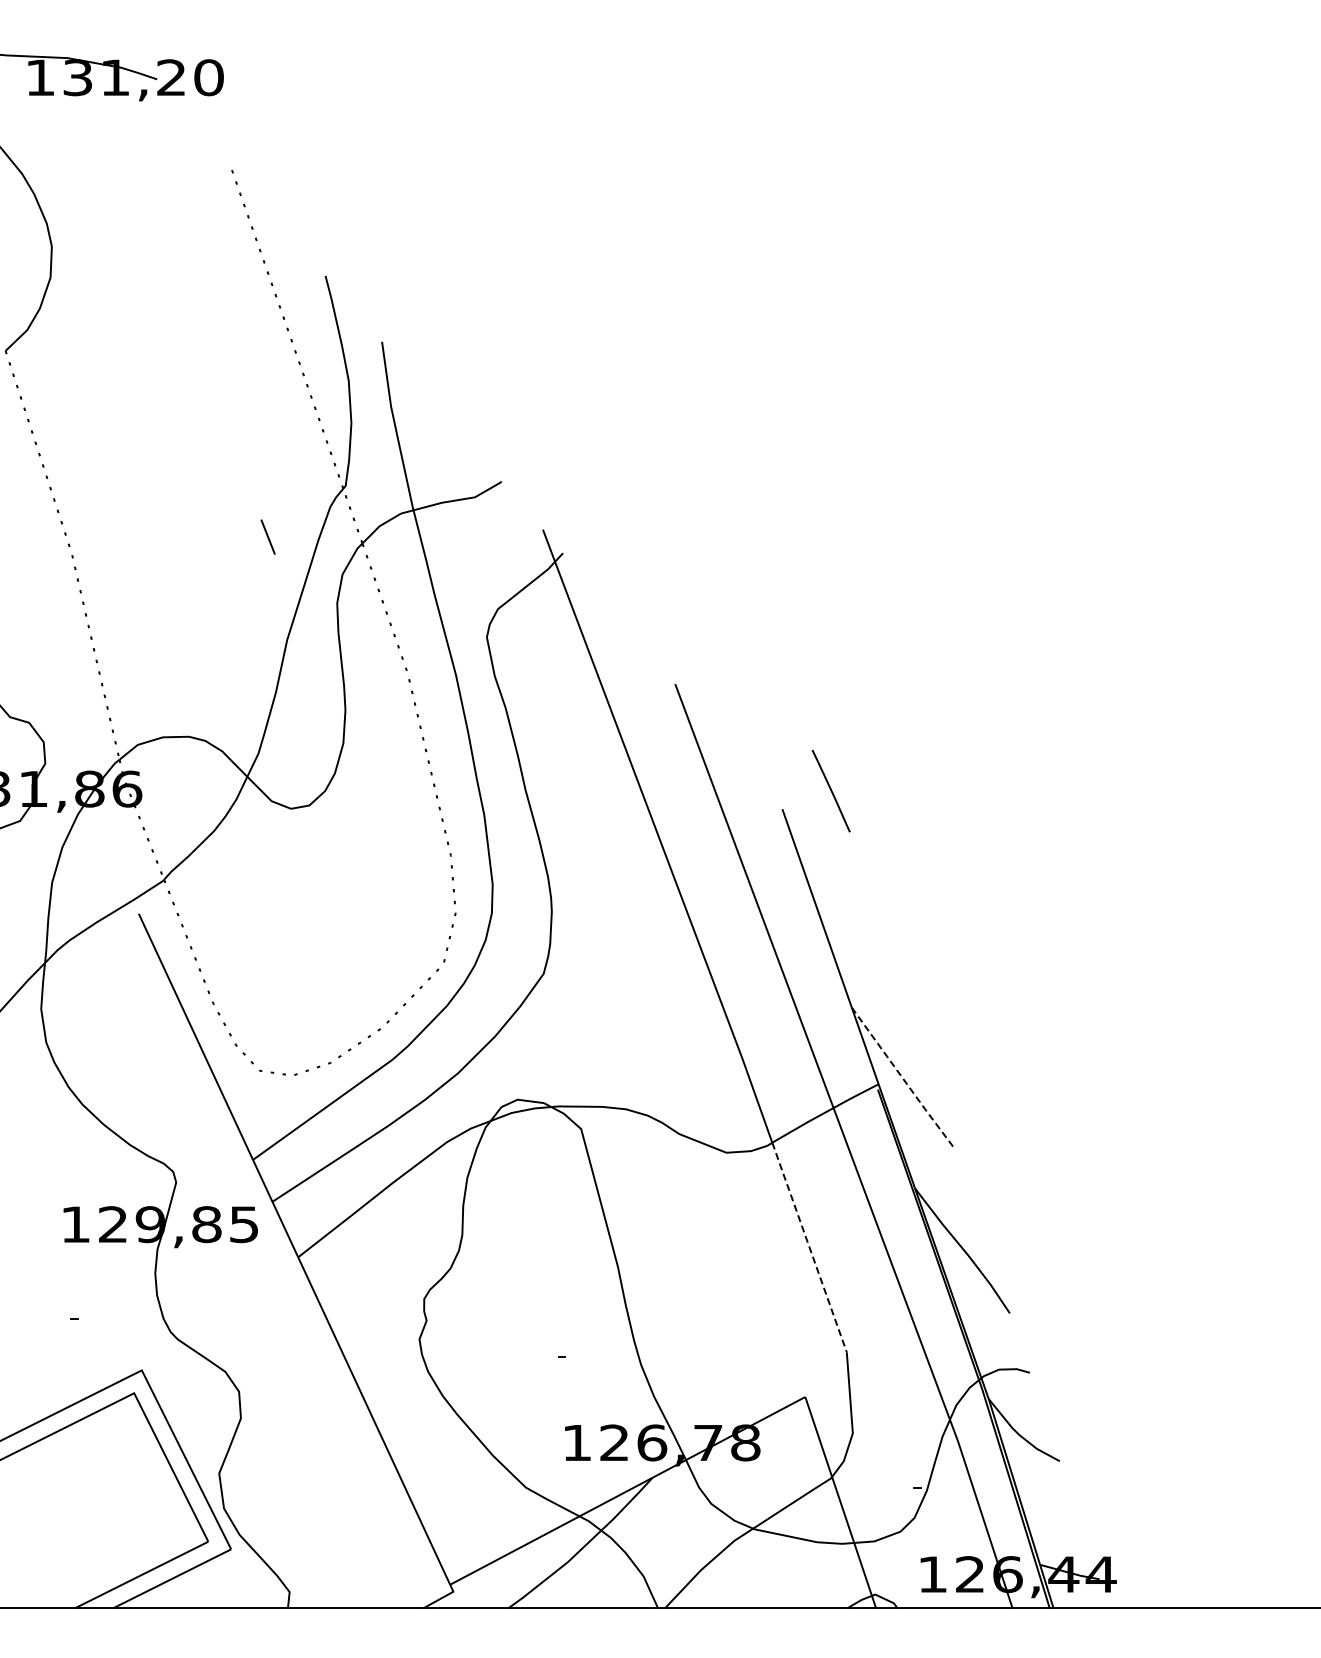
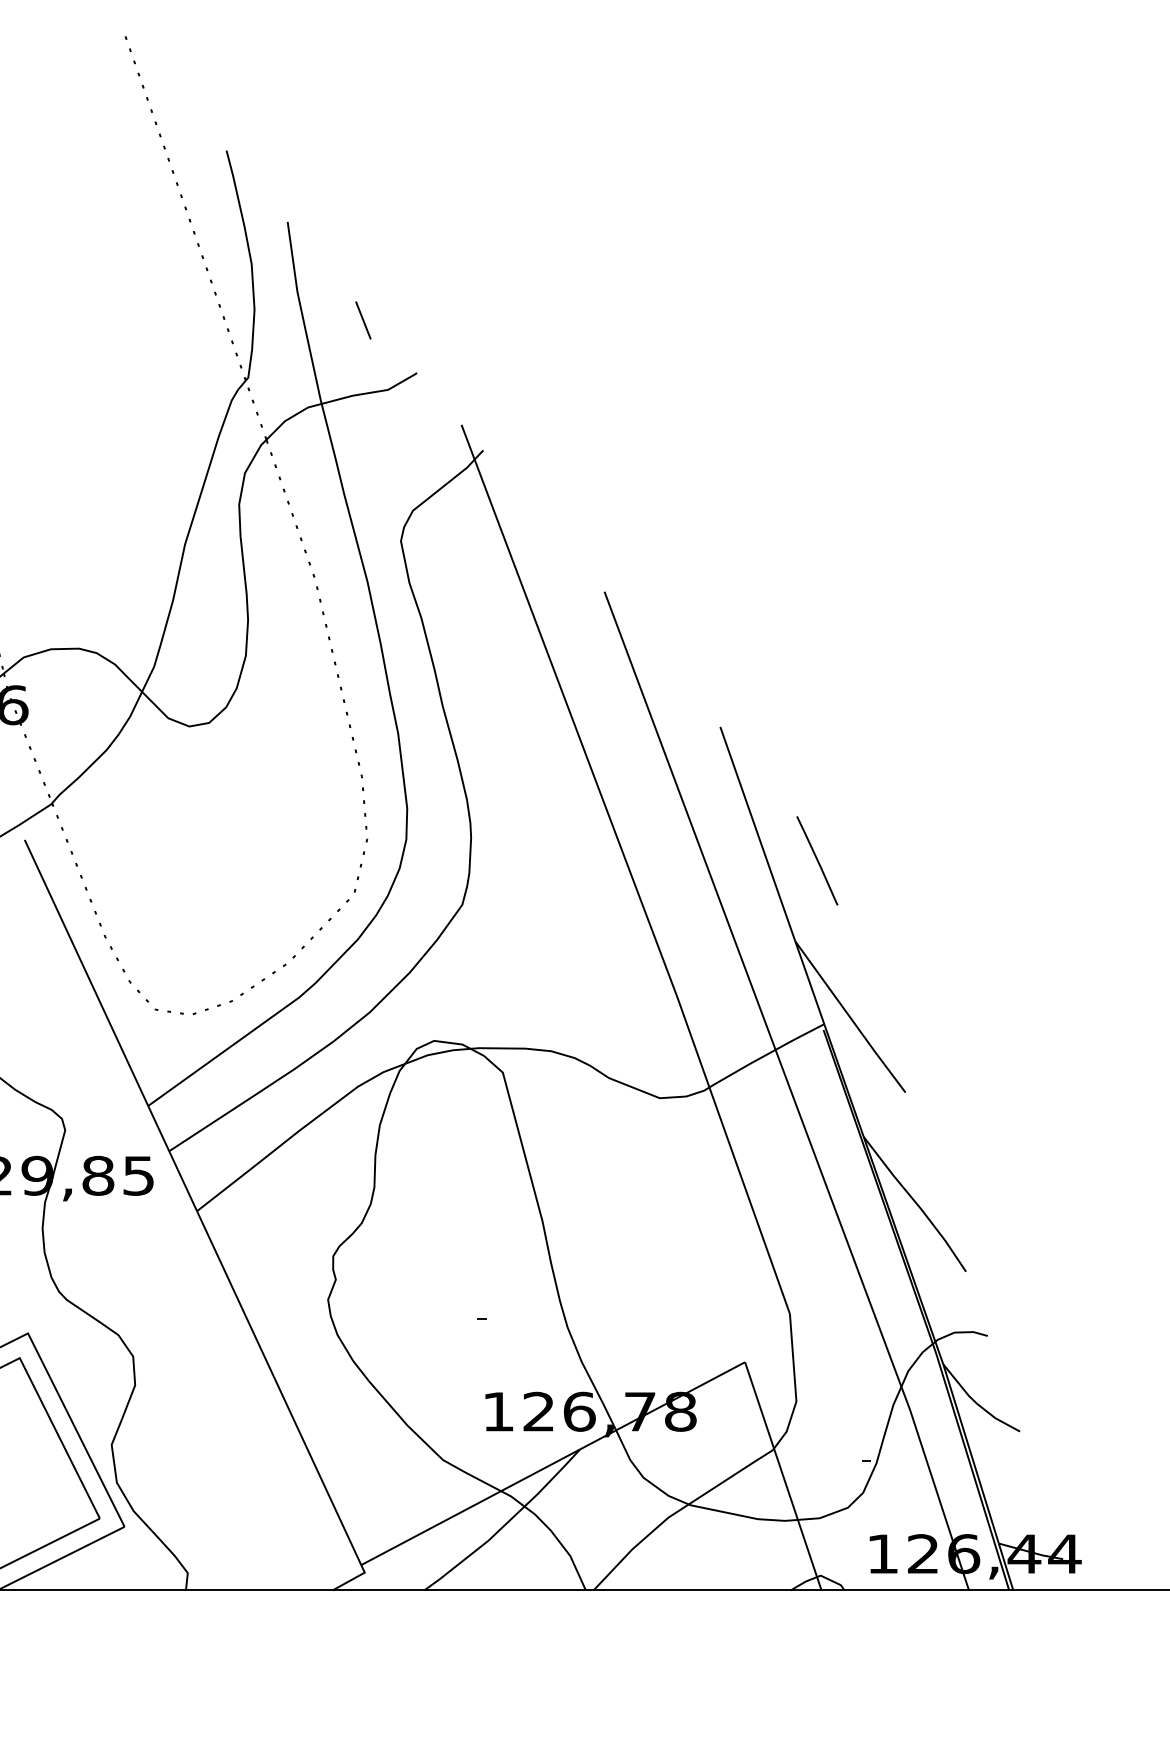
line: (267, 536) -> (362, 319), moved
line: (830, 790) -> (816, 860), moved
line: (903, 1078) -> (851, 1017), dashed -> solid
line: (809, 1248) -> (749, 1201), dashed -> solid

